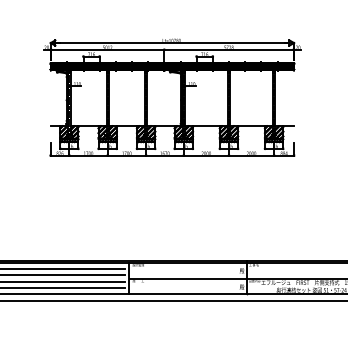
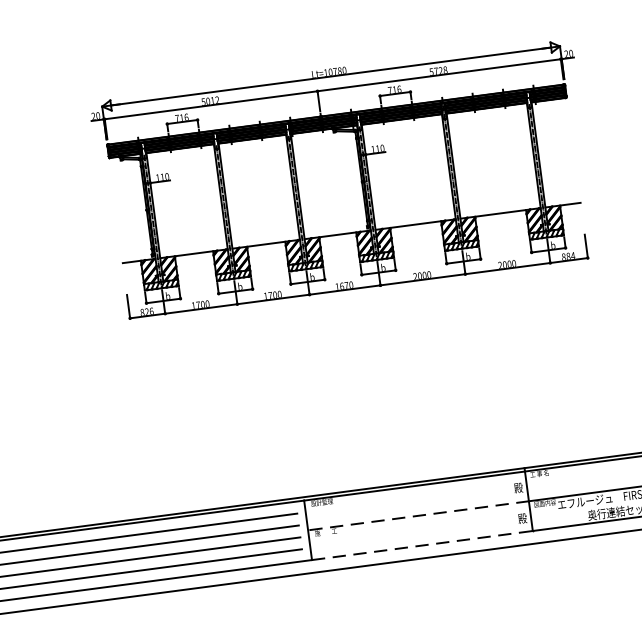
line: (188, 278) -> (419, 515), solid -> dashed
line: (187, 294) -> (421, 545), solid -> dashed

